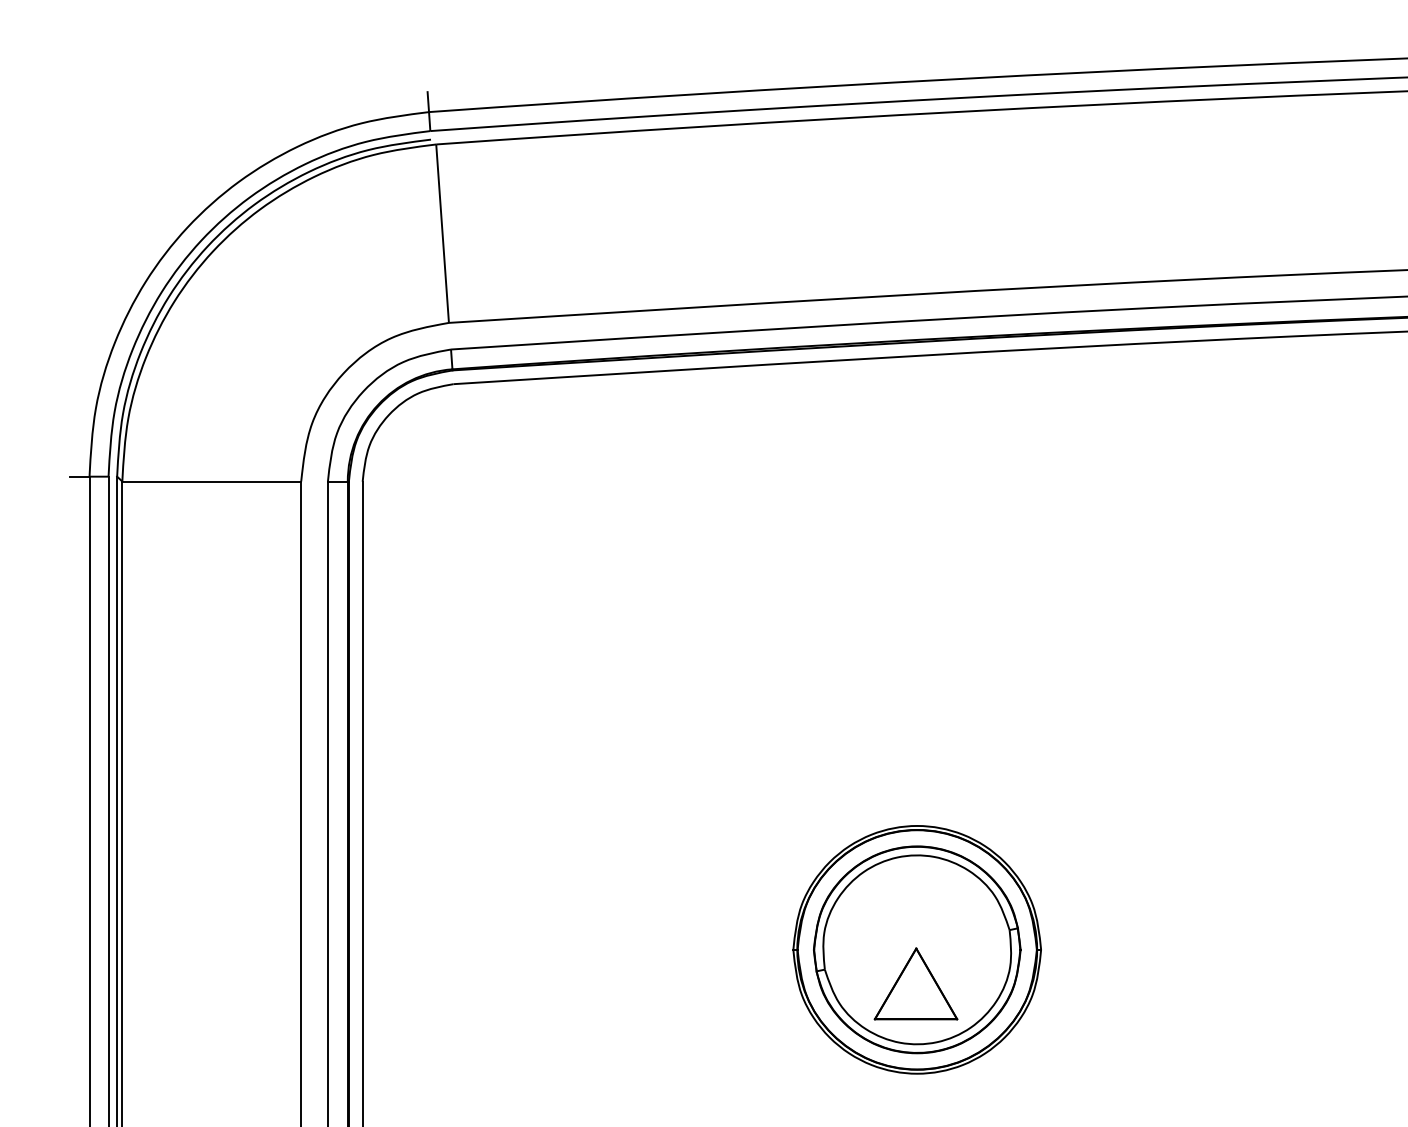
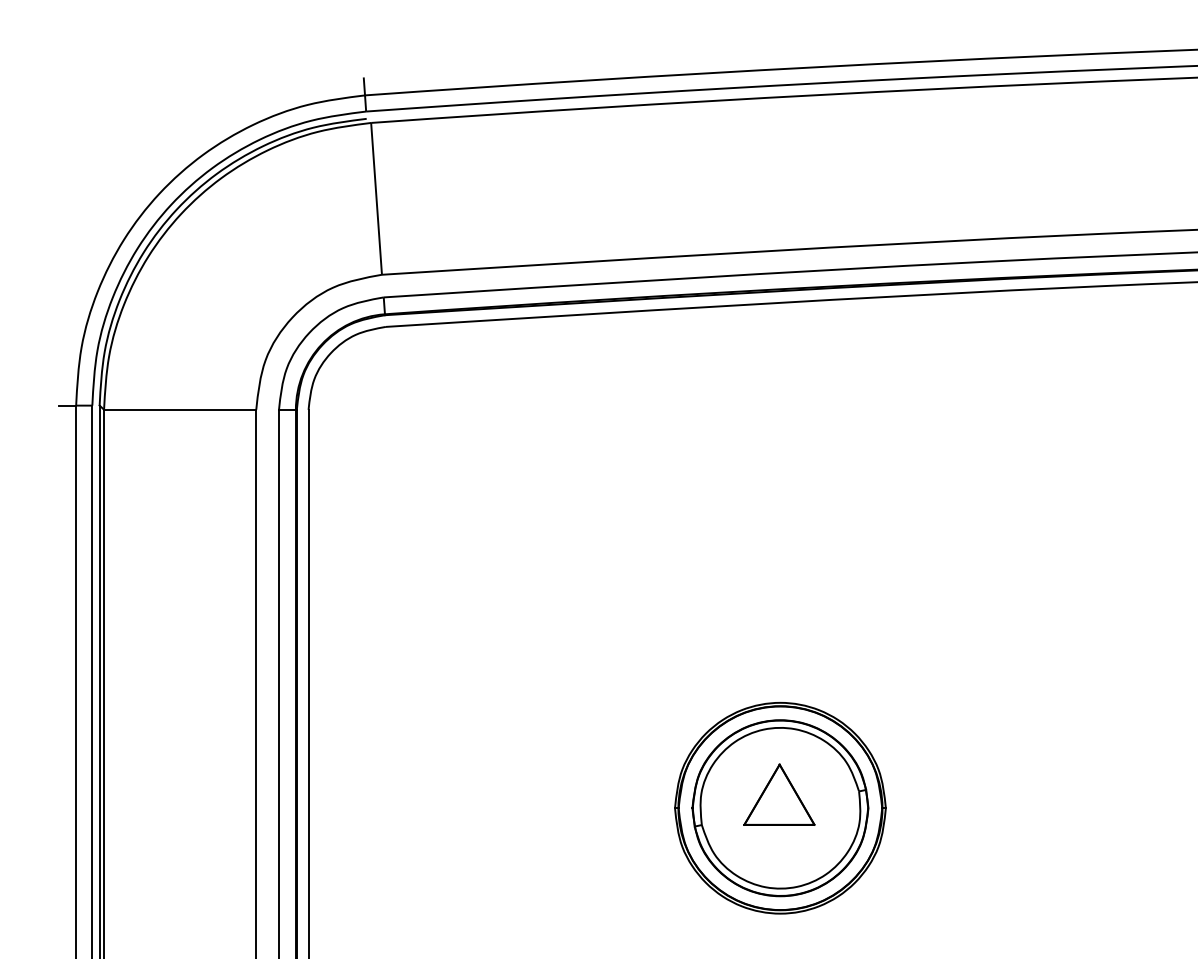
part: (915, 983) -> (778, 794), moved

